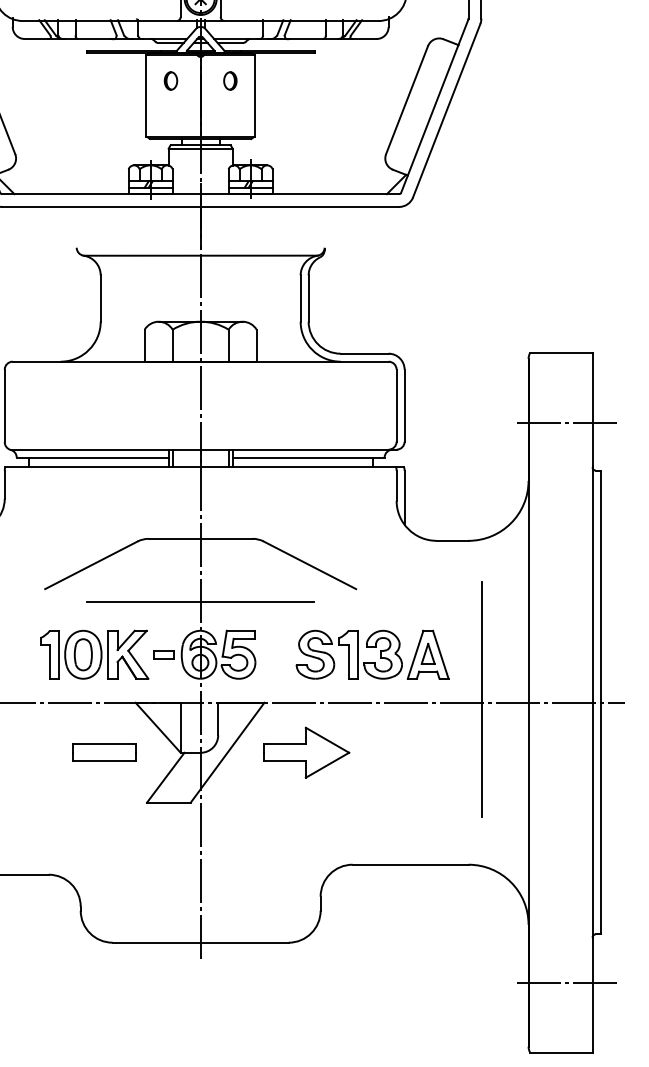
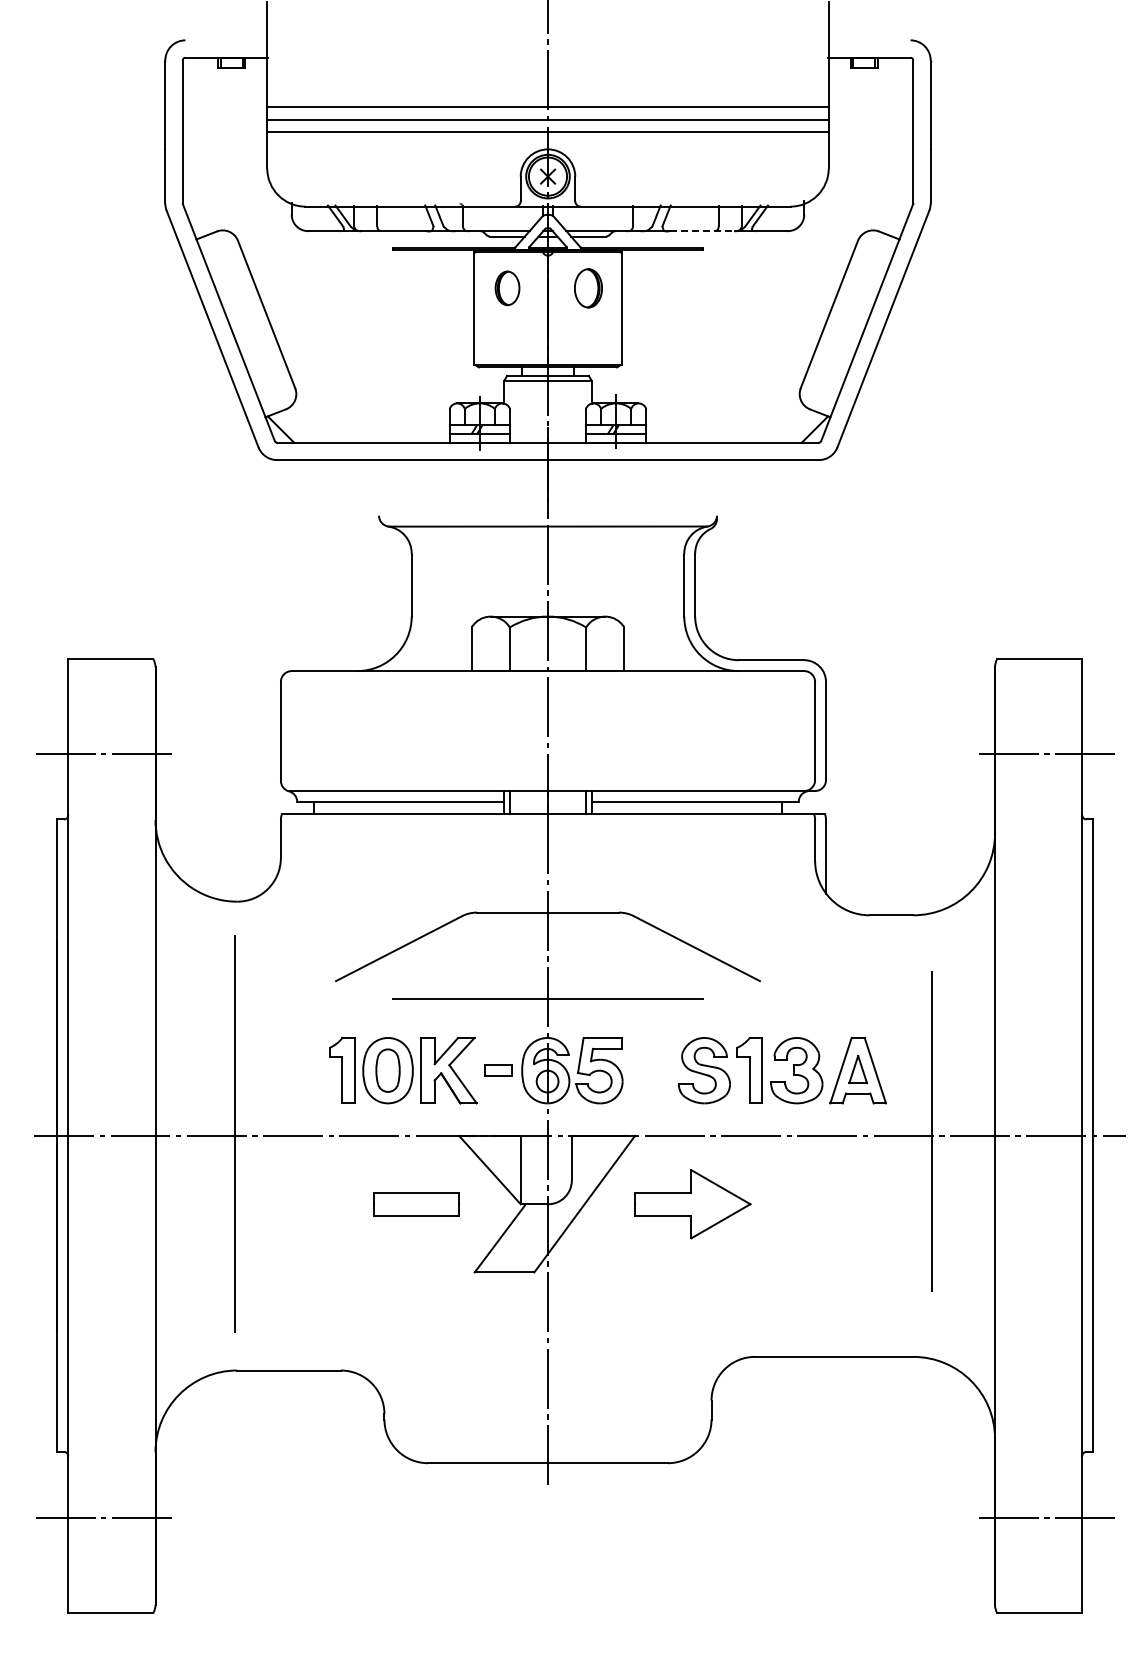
line: (314, 39) -> (702, 231), solid -> dashed
part: (170, 81) -> (507, 288), size x1.4
part: (230, 81) -> (588, 288), size x1.6

